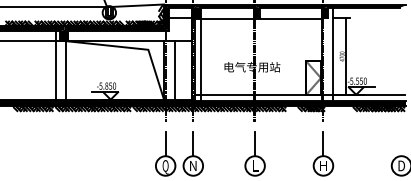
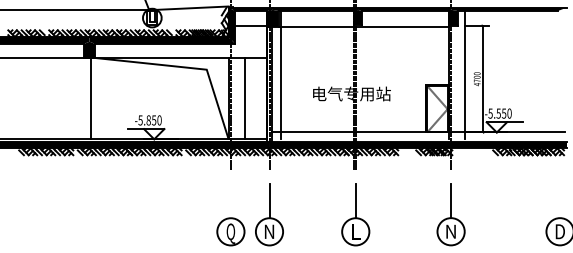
line: (55, 65) -> (77, 91), removed
line: (165, 144) -> (230, 201), removed
text: (323, 165) -> (450, 231), H -> N

